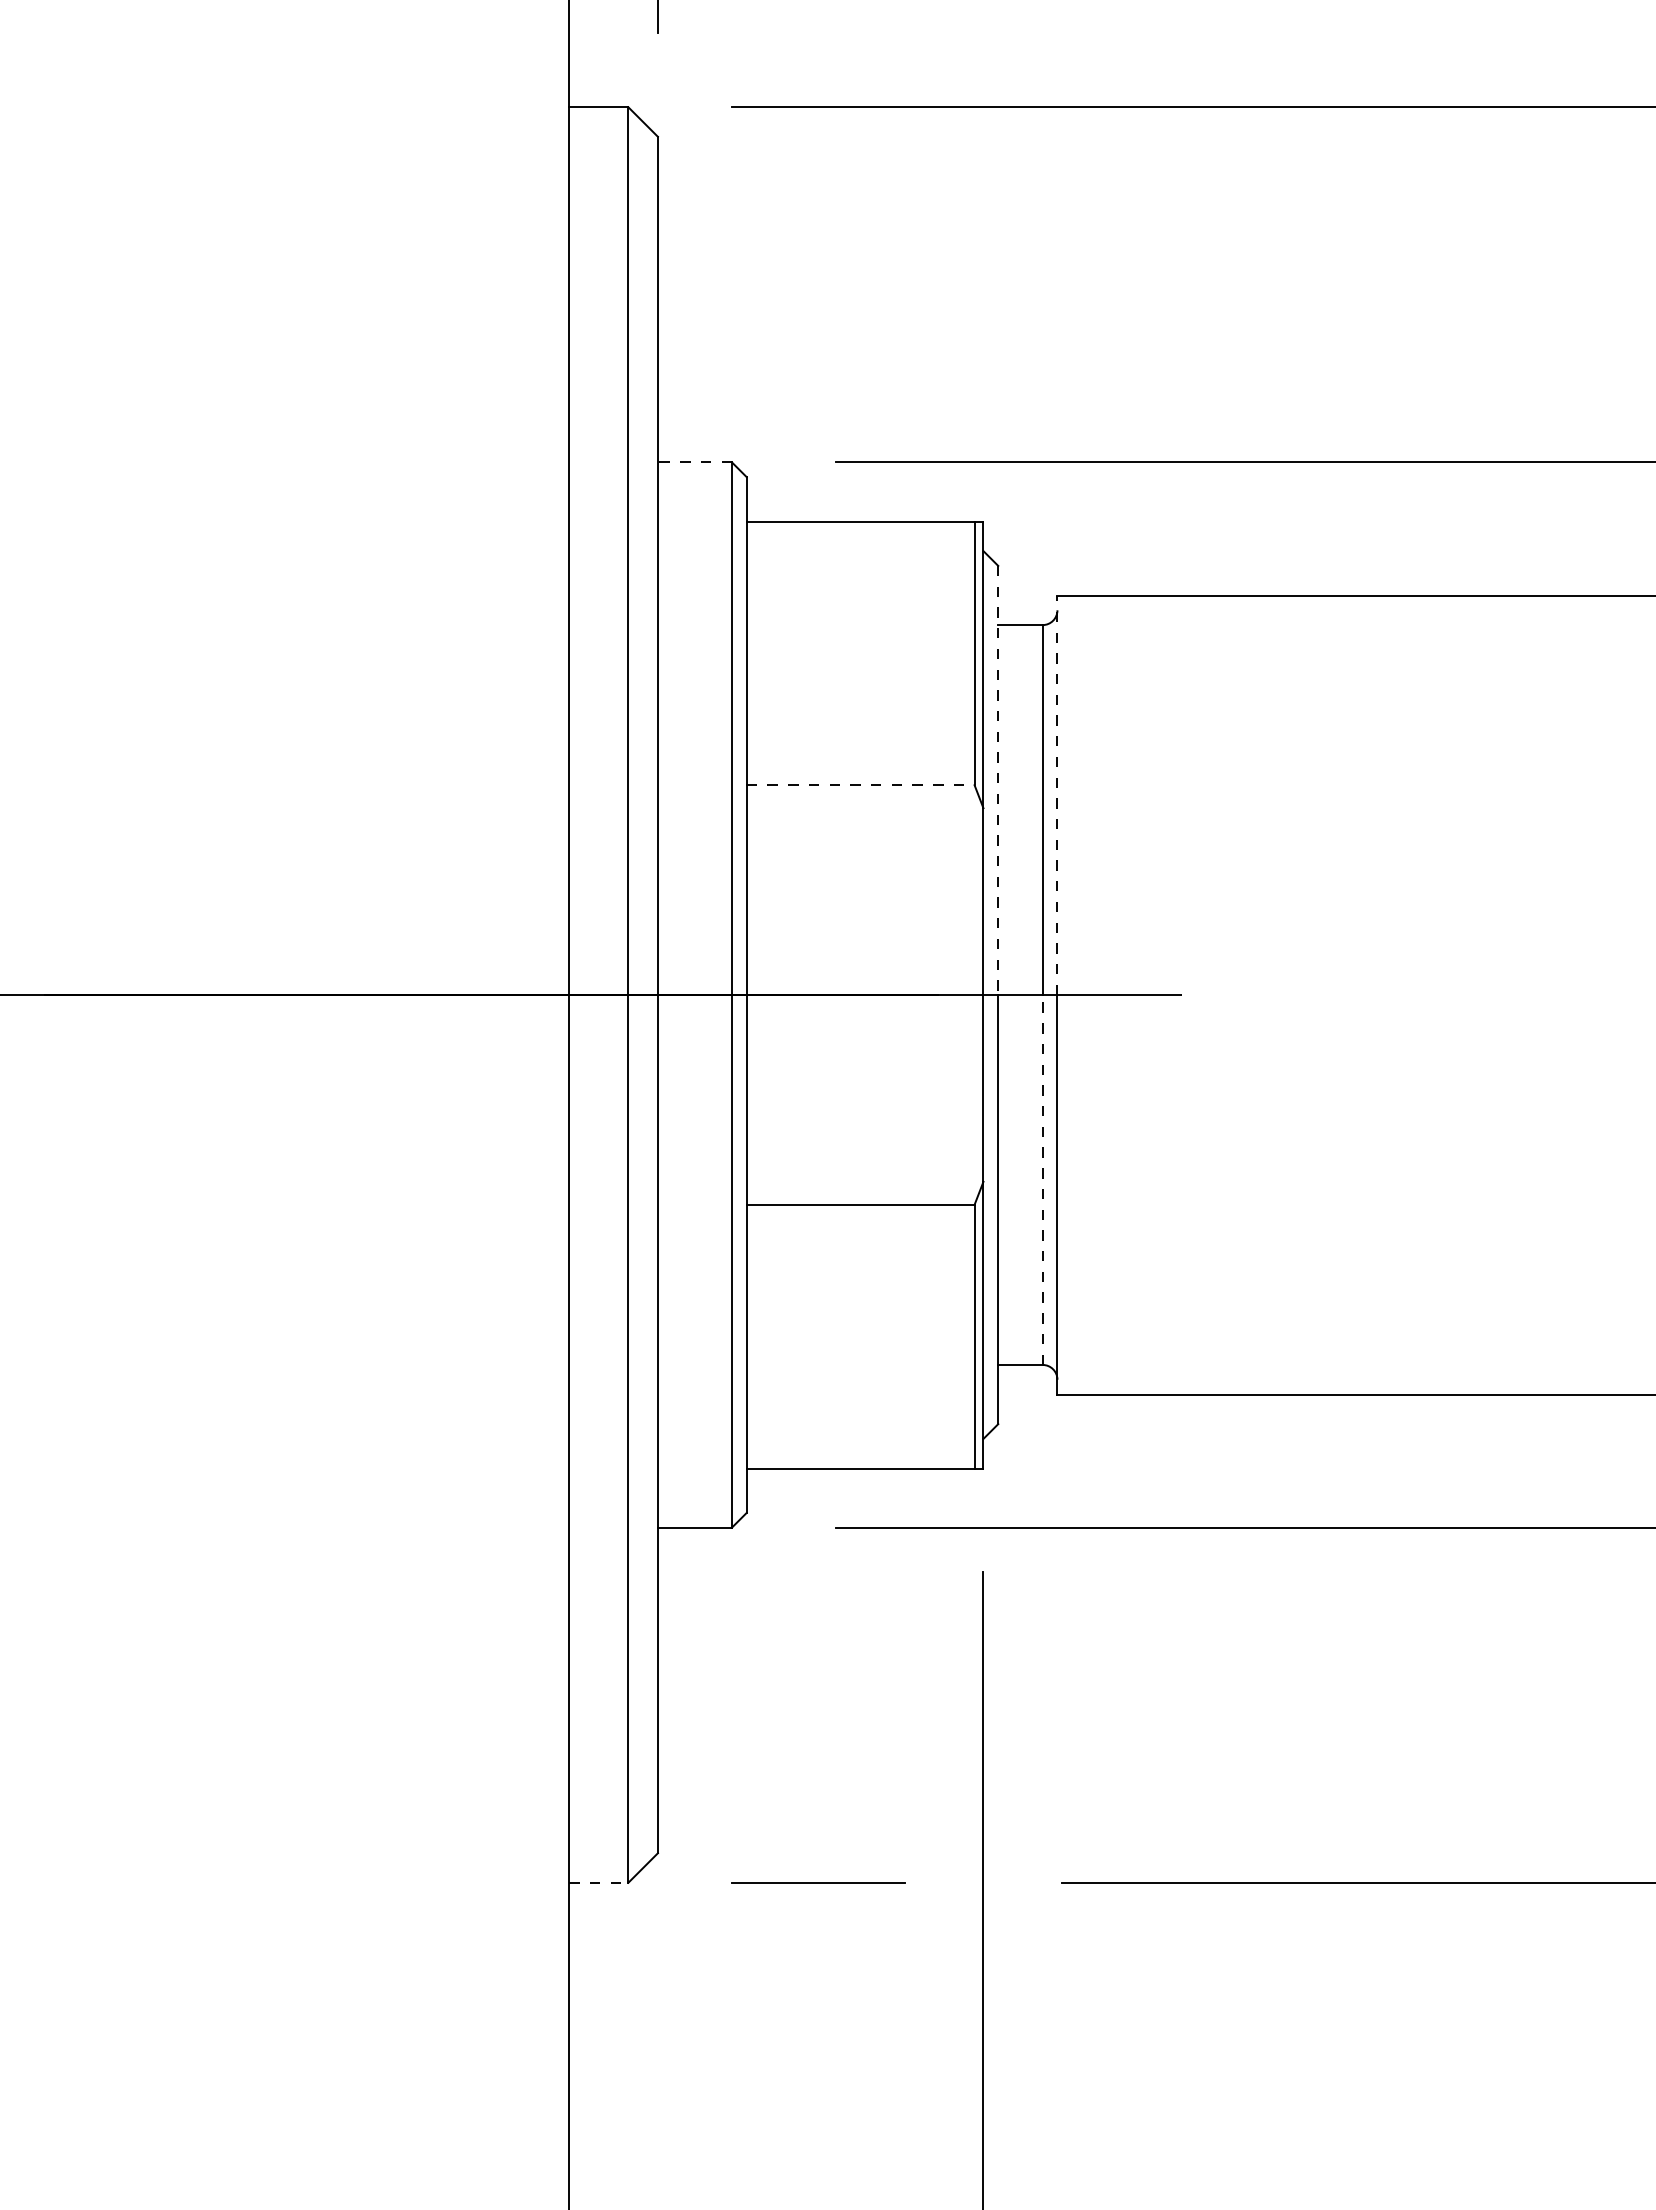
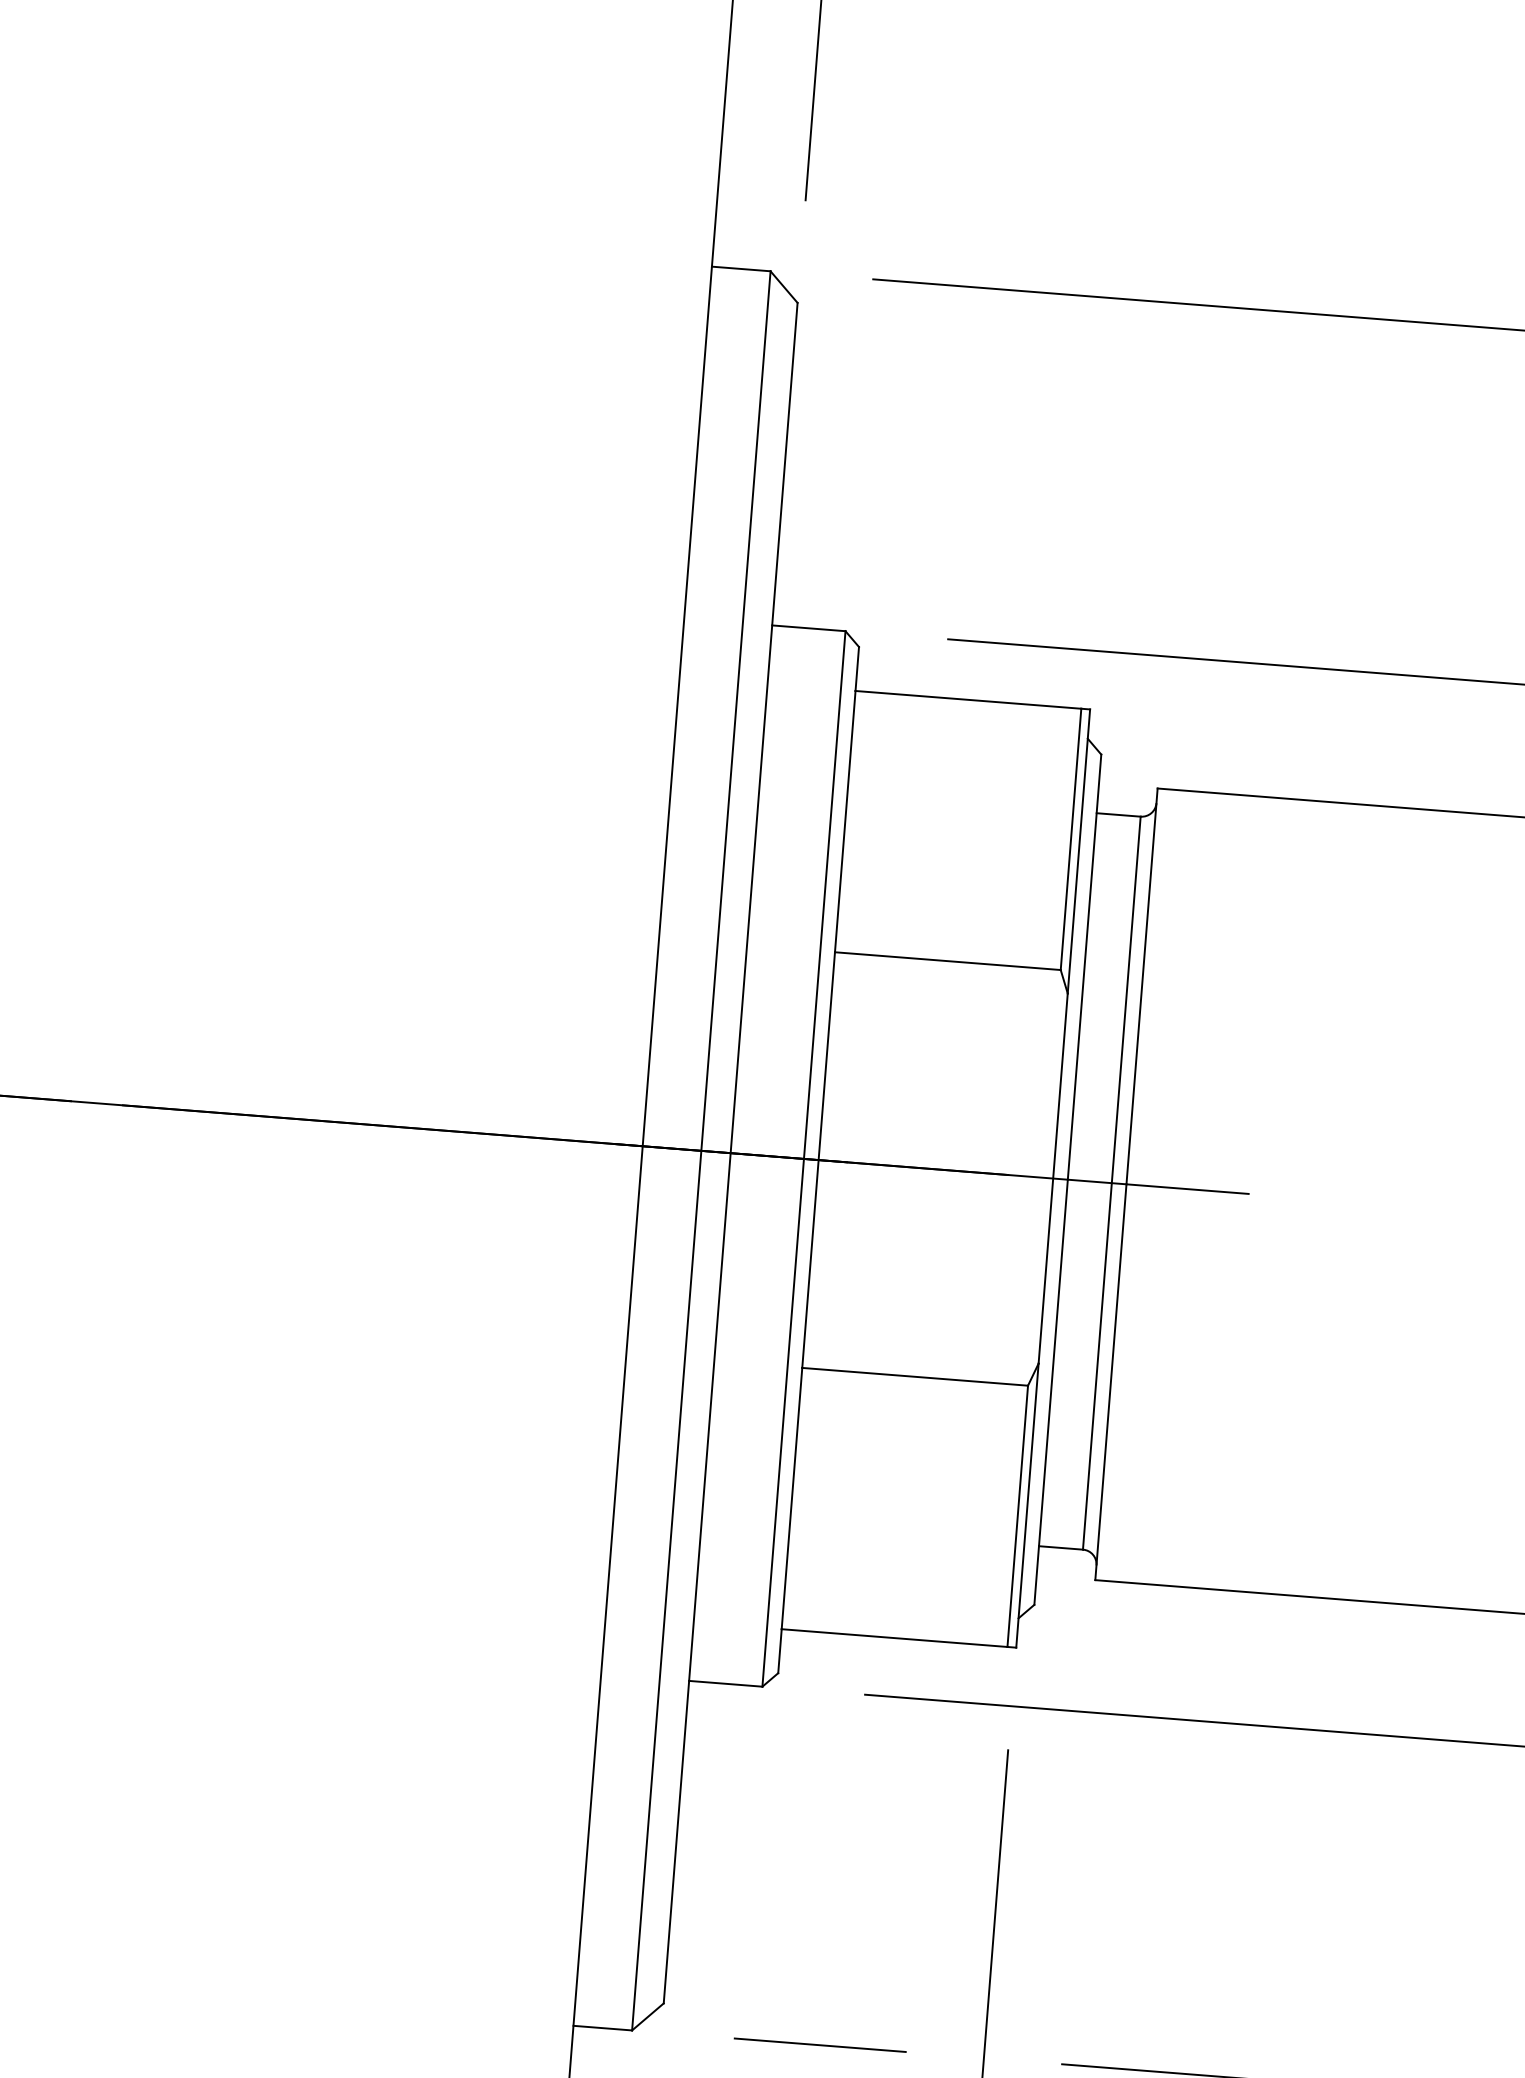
line: (694, 462) -> (808, 628), dashed -> solid
line: (998, 780) -> (1084, 967), dashed -> solid
line: (860, 785) -> (947, 961), dashed -> solid
line: (1057, 795) -> (1142, 986), dashed -> solid
line: (1042, 1179) -> (1097, 1365), dashed -> solid
line: (598, 1882) -> (602, 2027), dashed -> solid

